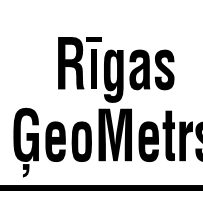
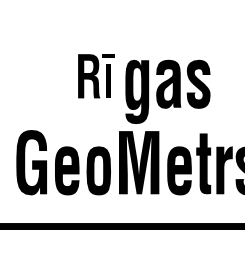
part: (79, 63) -> (95, 76), size x0.7
fill: (25, 170) -> (30, 205), removed

